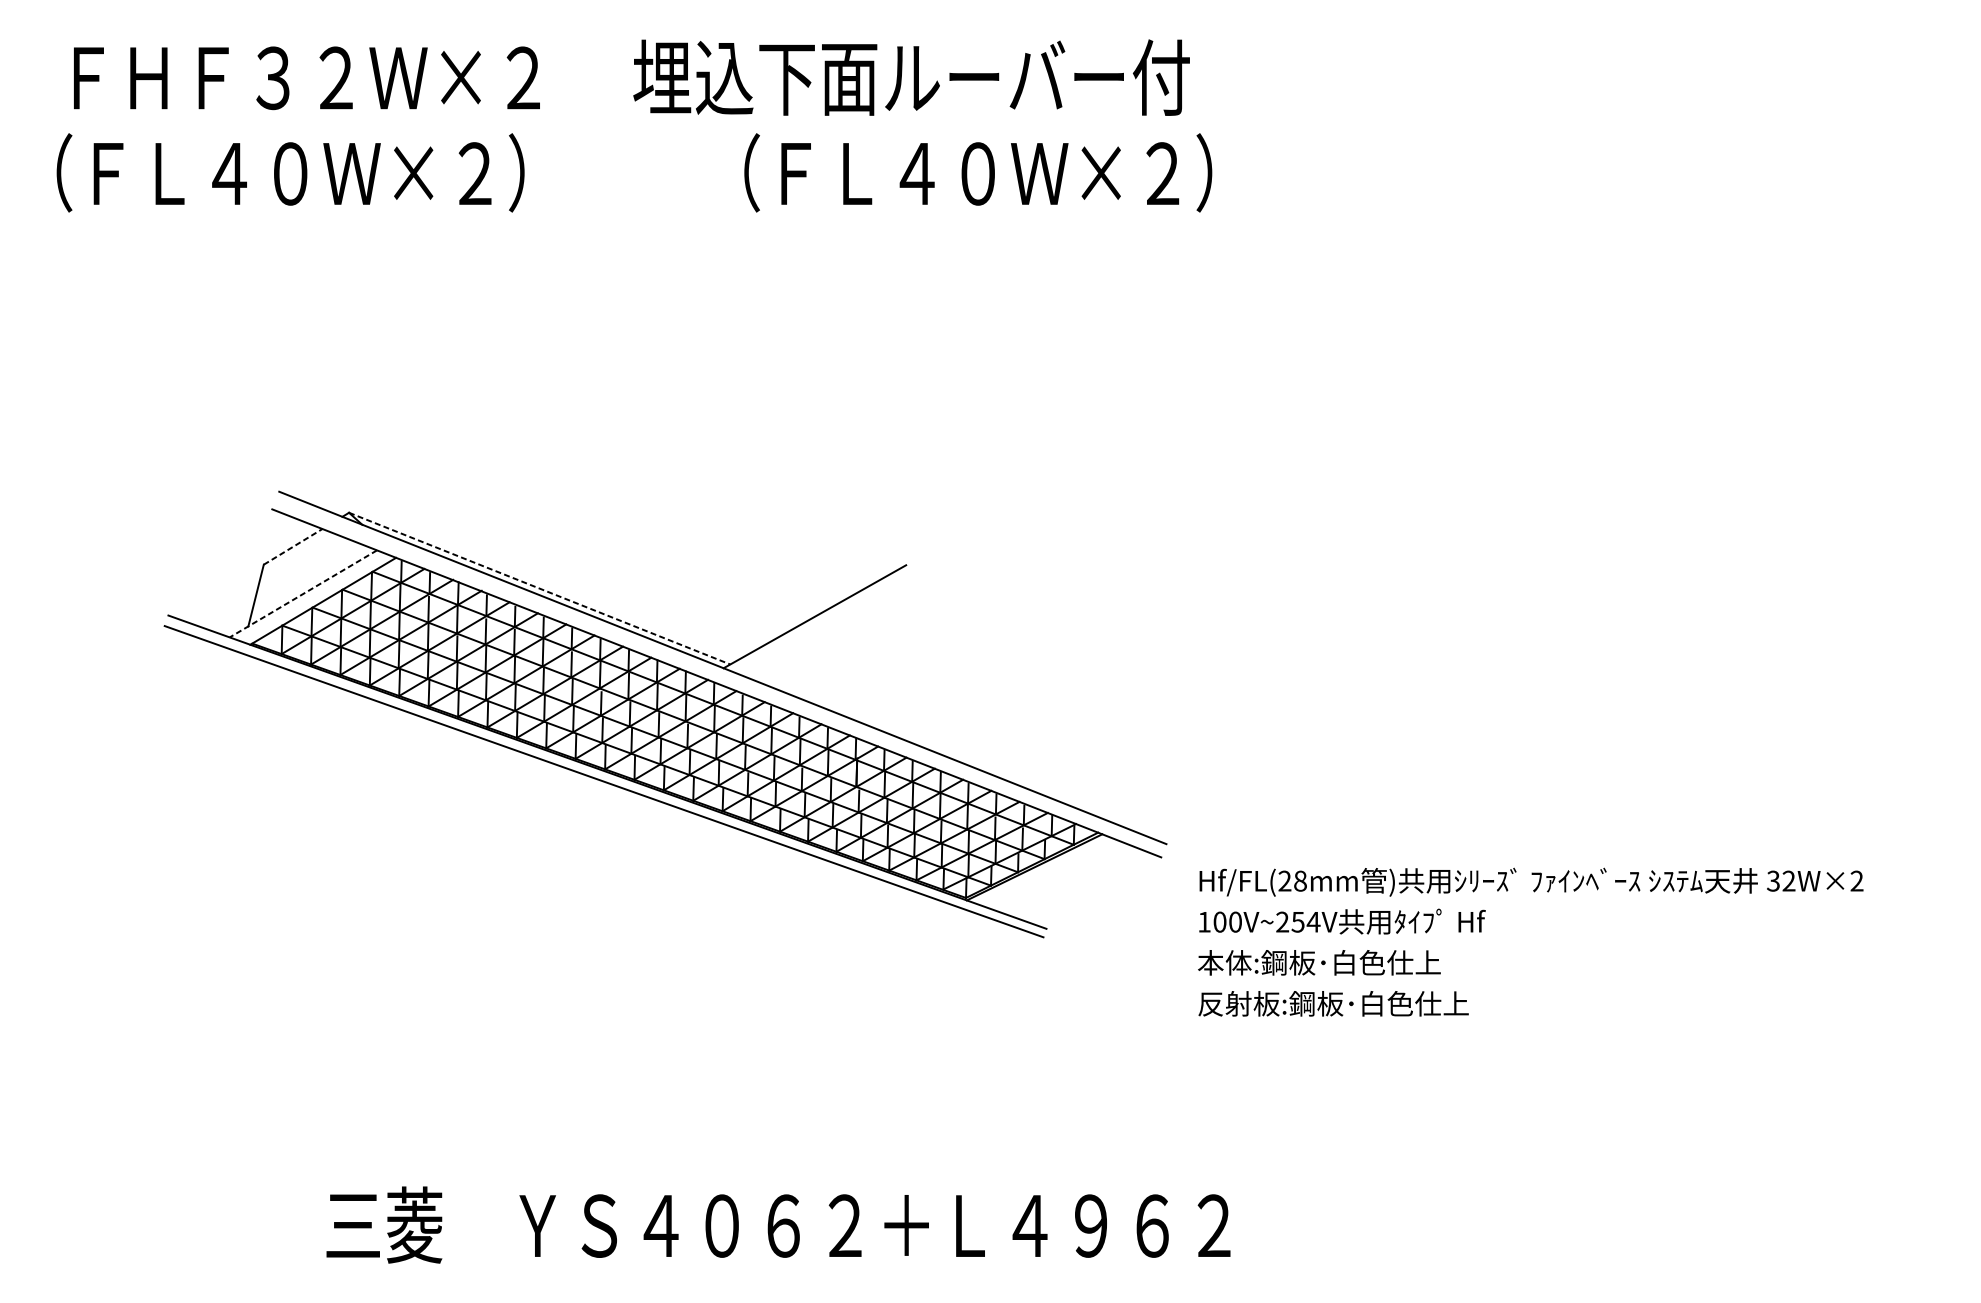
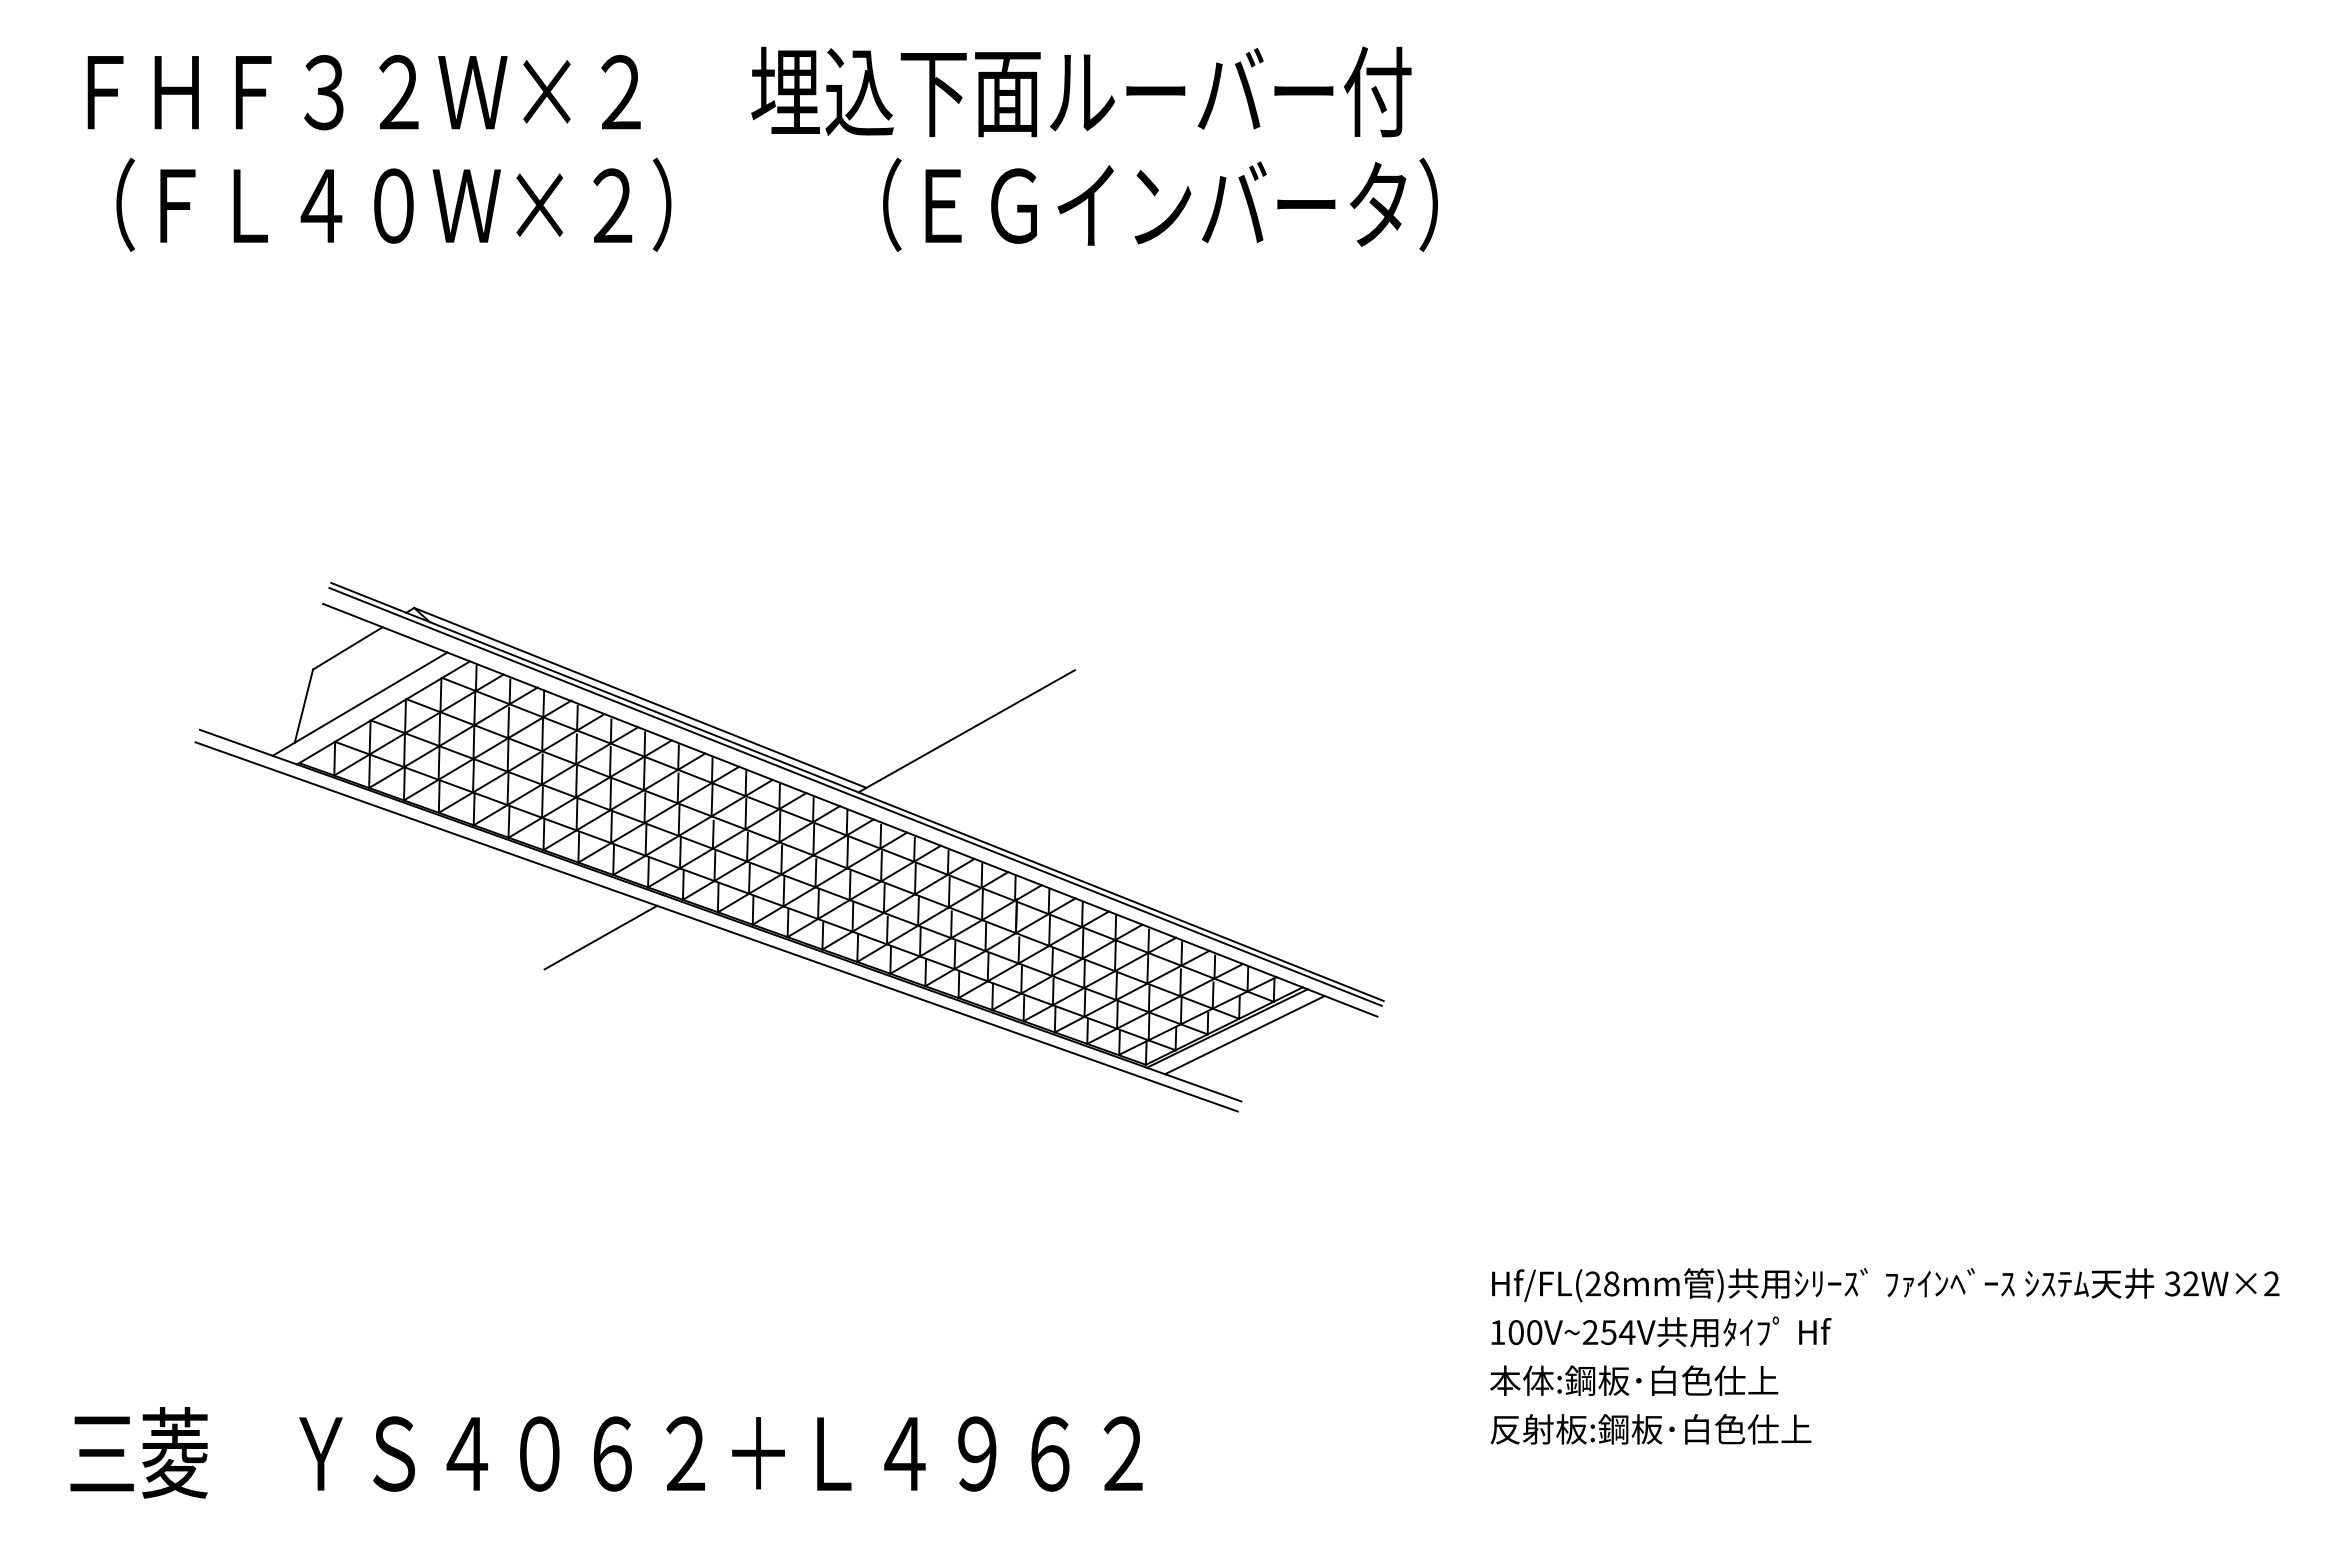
text: (982, 171) -> (1165, 203), （ＦＬ４０Ｗ×２） -> （ＥＧインバータ）
text: (290, 172) -> (393, 204), moved
line: (292, 546) -> (347, 648), dashed -> solid
line: (539, 589) -> (640, 698), dashed -> solid
line: (302, 594) -> (359, 704), dashed -> solid
line: (721, 671) -> (855, 796), added
line: (506, 790) -> (600, 937), added
line: (1049, 872) -> (1244, 1034), added
text: (1530, 942) -> (1884, 1356), moved
text: (778, 1224) -> (606, 1452), moved

